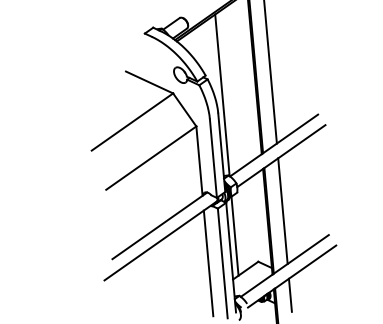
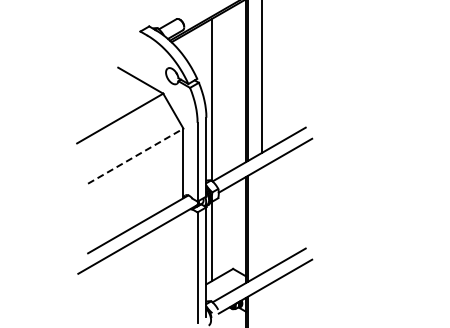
line: (151, 157) -> (136, 155), solid -> dashed
line: (283, 210) -> (262, 220), removed
line: (208, 263) -> (183, 266), removed
line: (290, 294) -> (262, 304), removed

